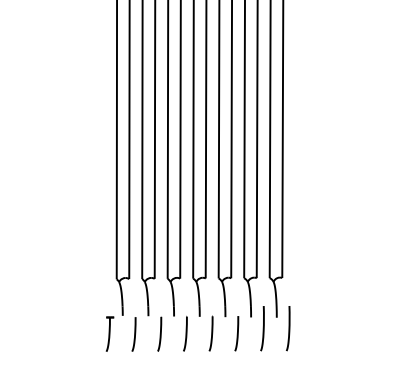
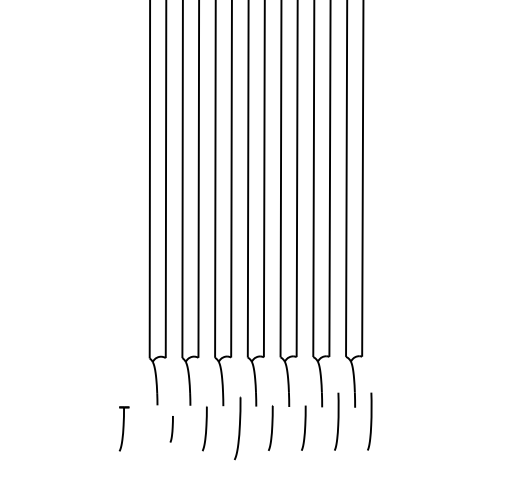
part: (109, 333) -> (123, 428), moved
part: (185, 333) -> (237, 428), size x1.4
part: (133, 334) -> (171, 429), size x0.6

